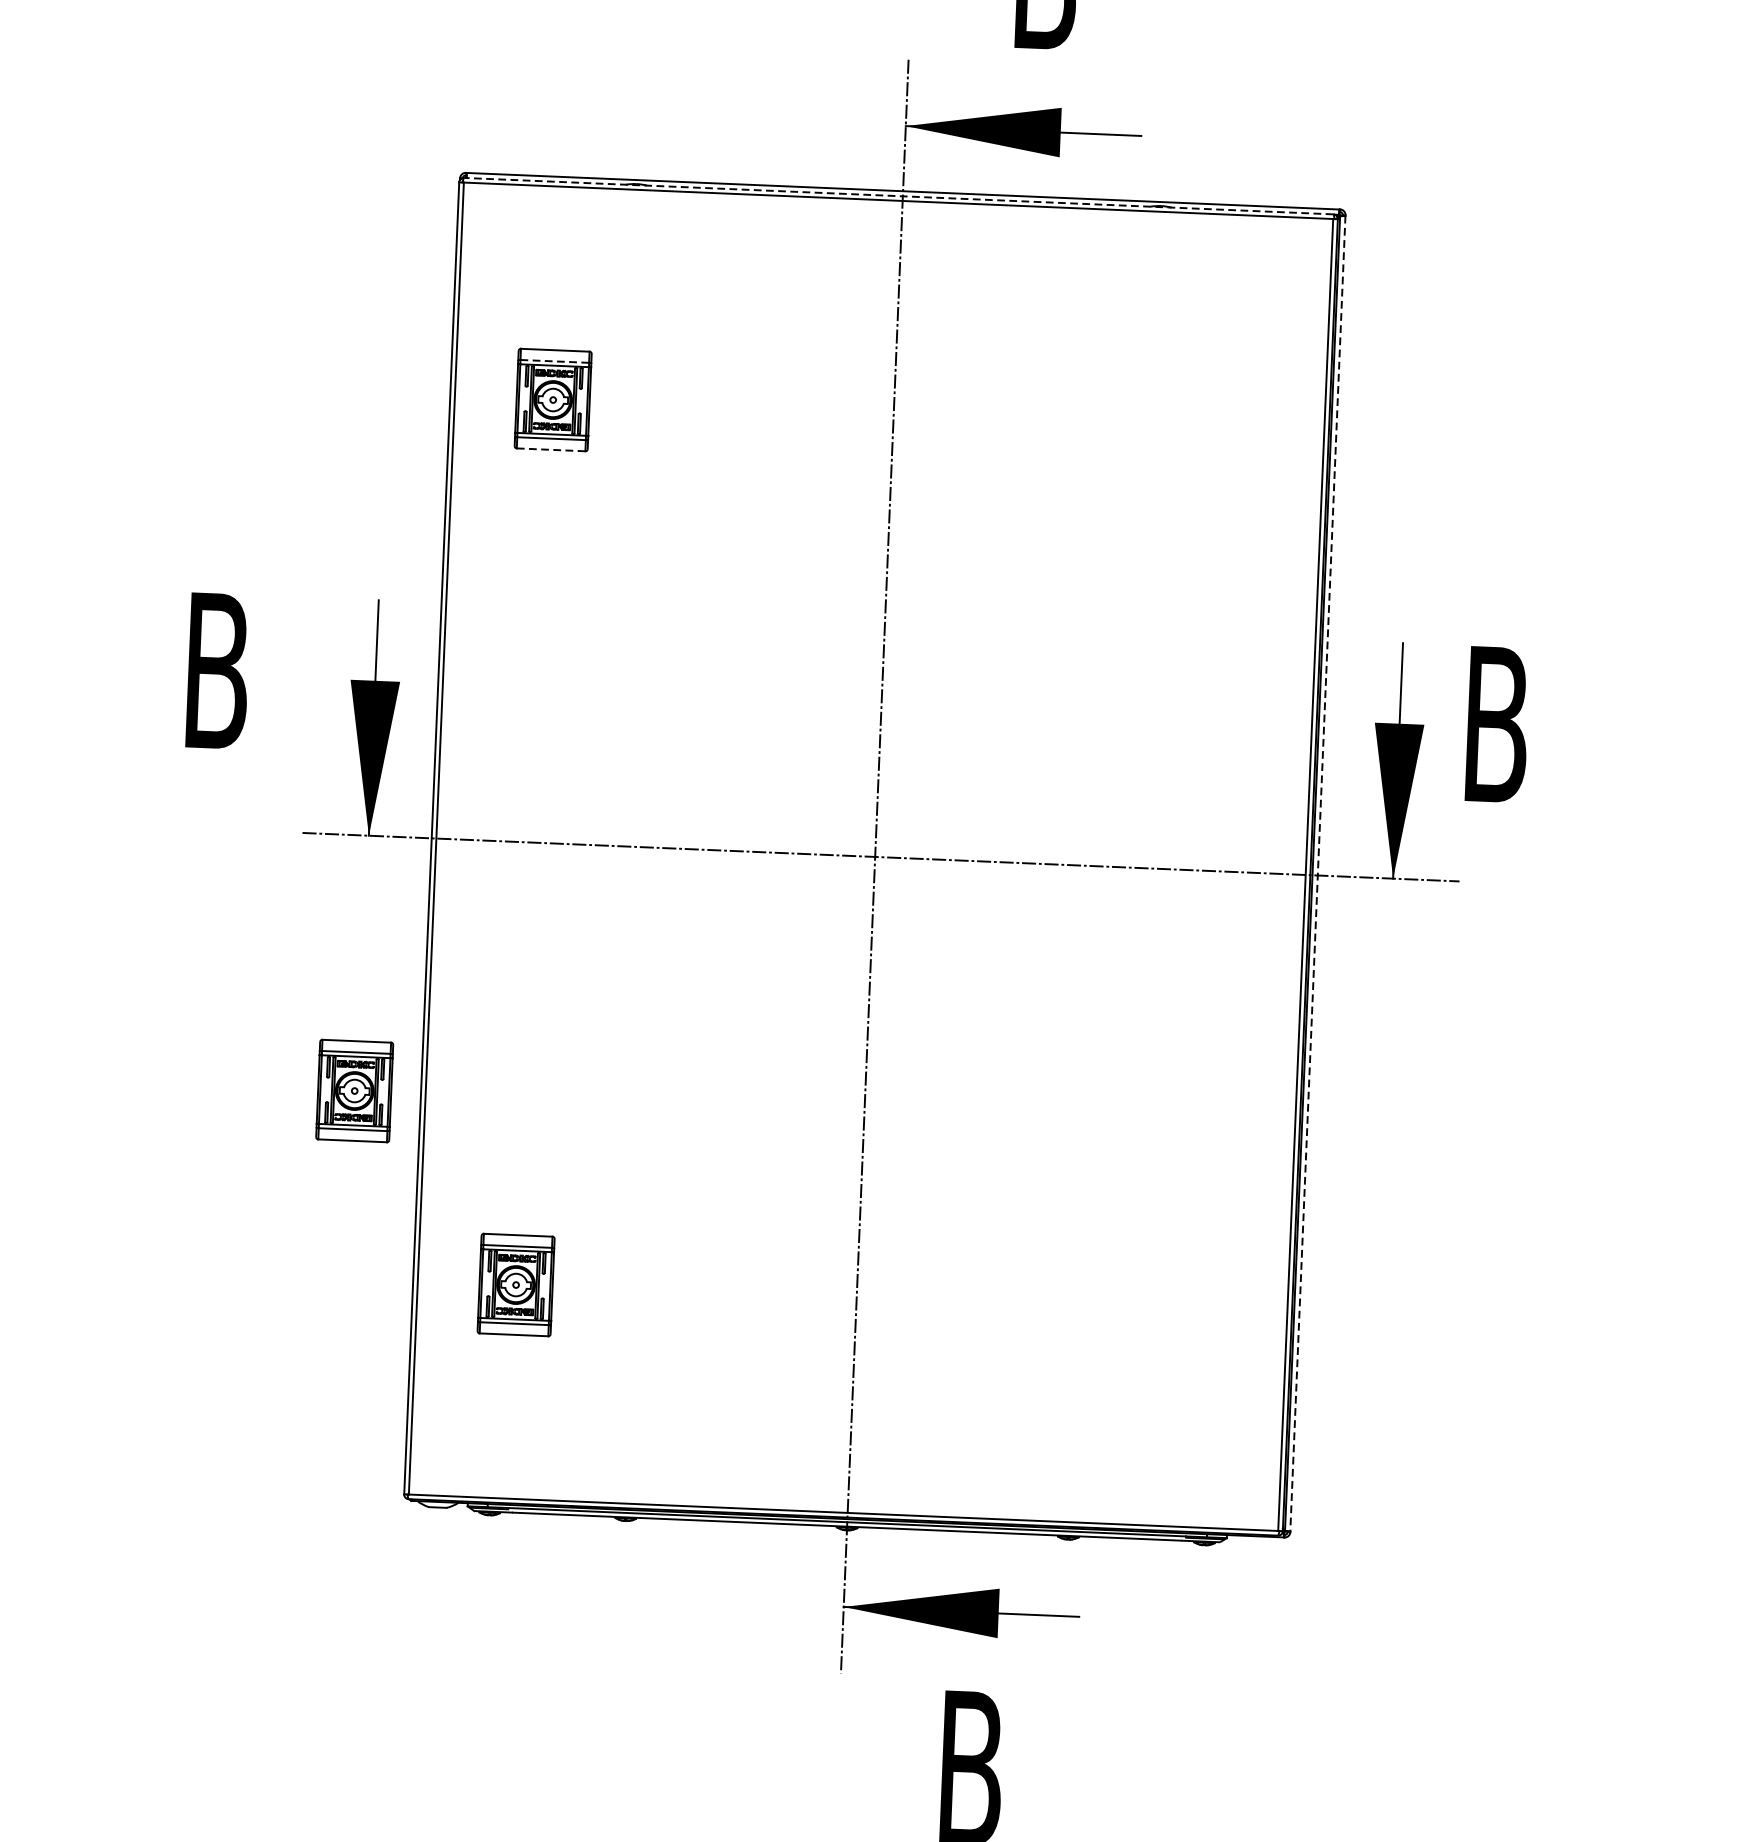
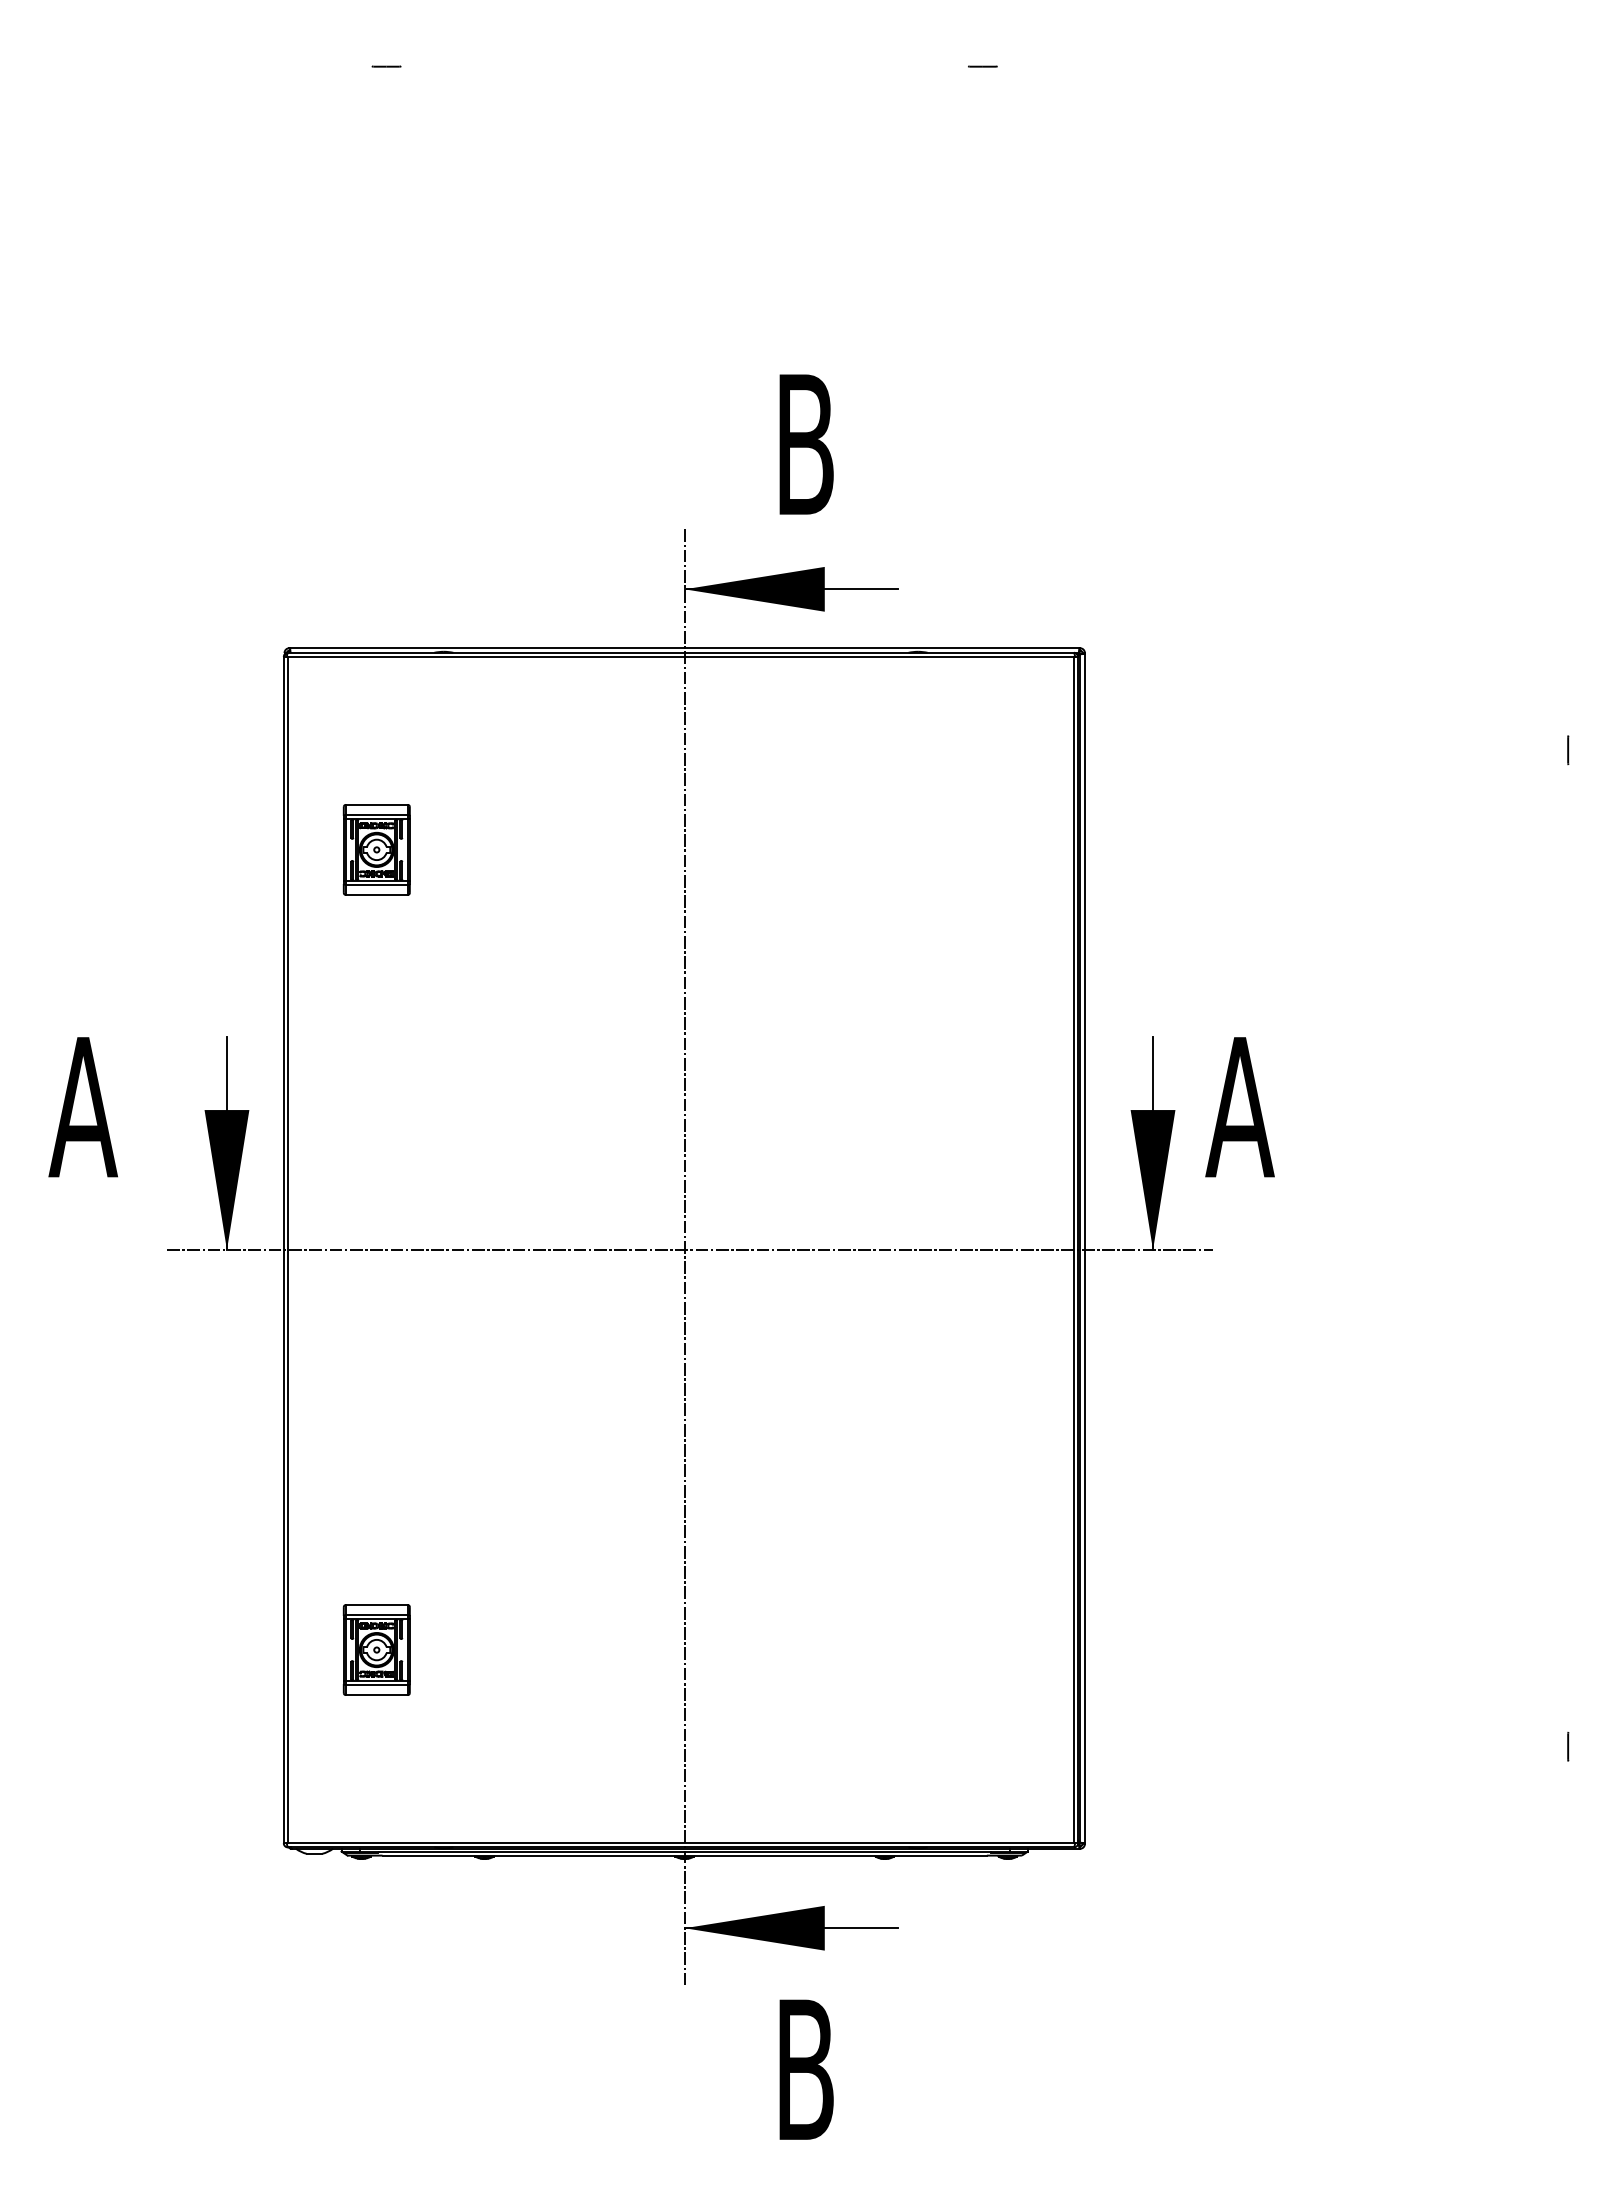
line: (898, 195) -> (680, 652), dashed -> solid
line: (555, 360) -> (377, 814), dashed -> solid
line: (550, 449) -> (376, 894), dashed -> solid
text: (215, 671) -> (82, 1107), B -> A
text: (1495, 724) -> (1239, 1107), B -> A
line: (1317, 873) -> (1084, 1248), dashed -> solid
part: (354, 1090) -> (223, 1480), removed

